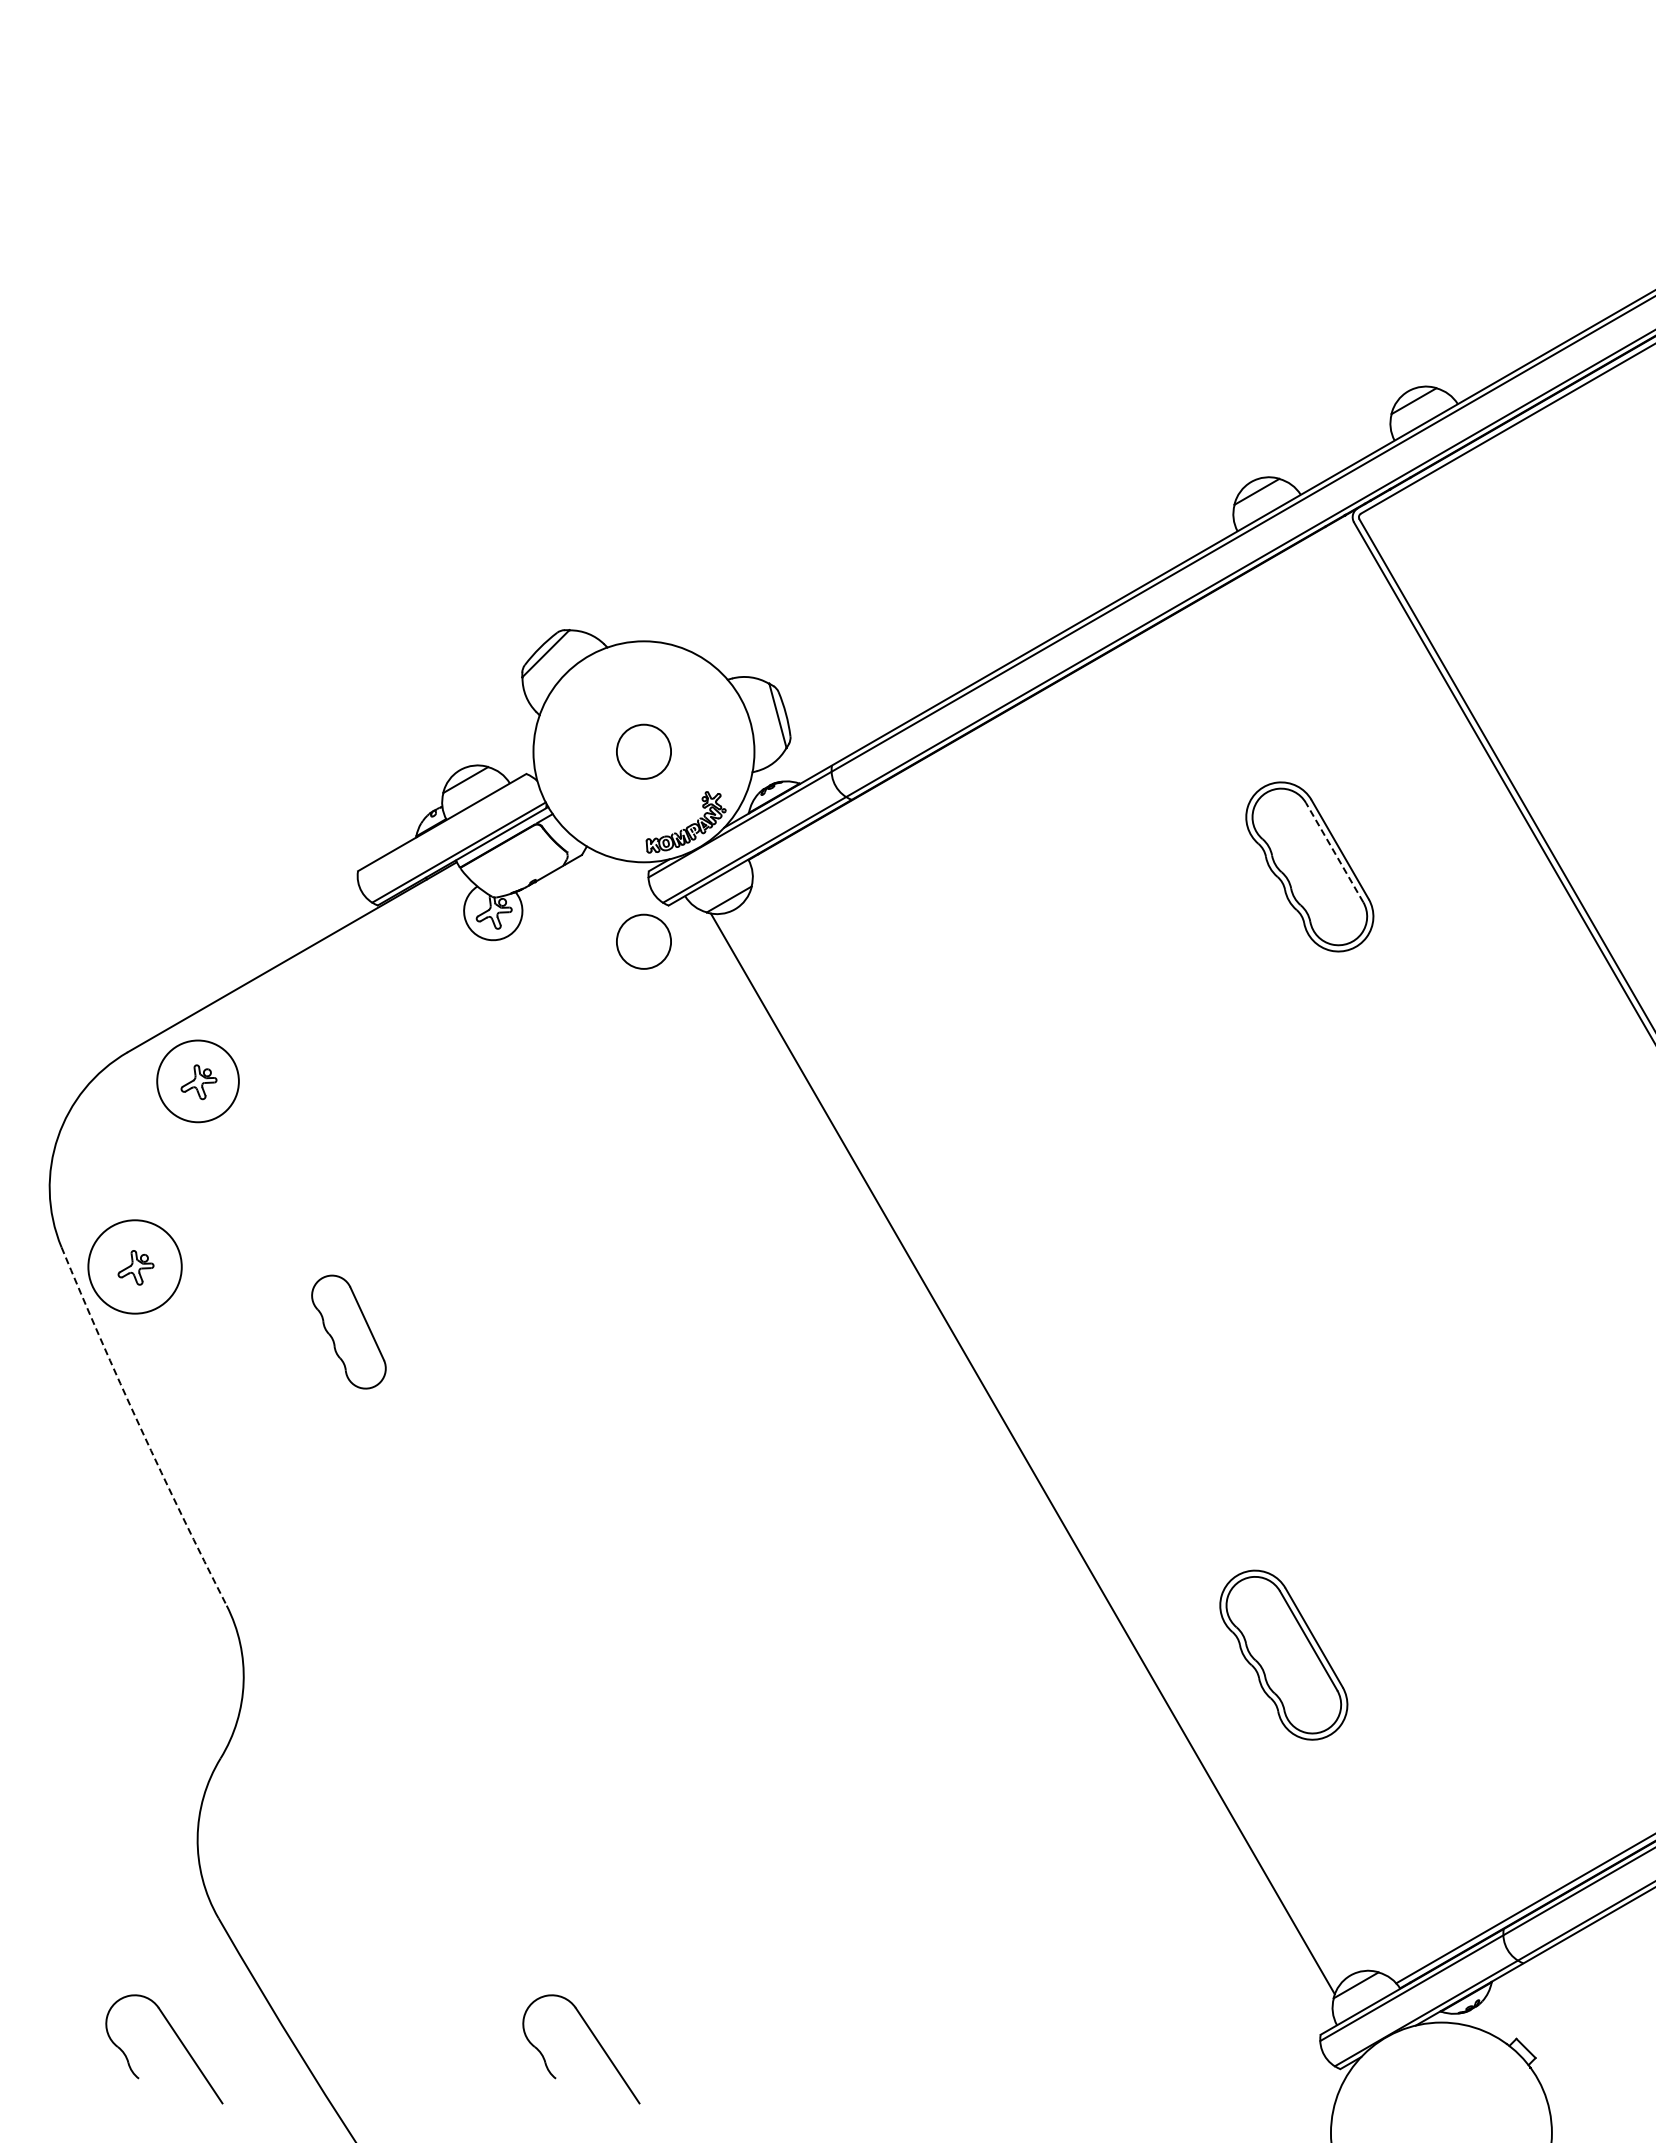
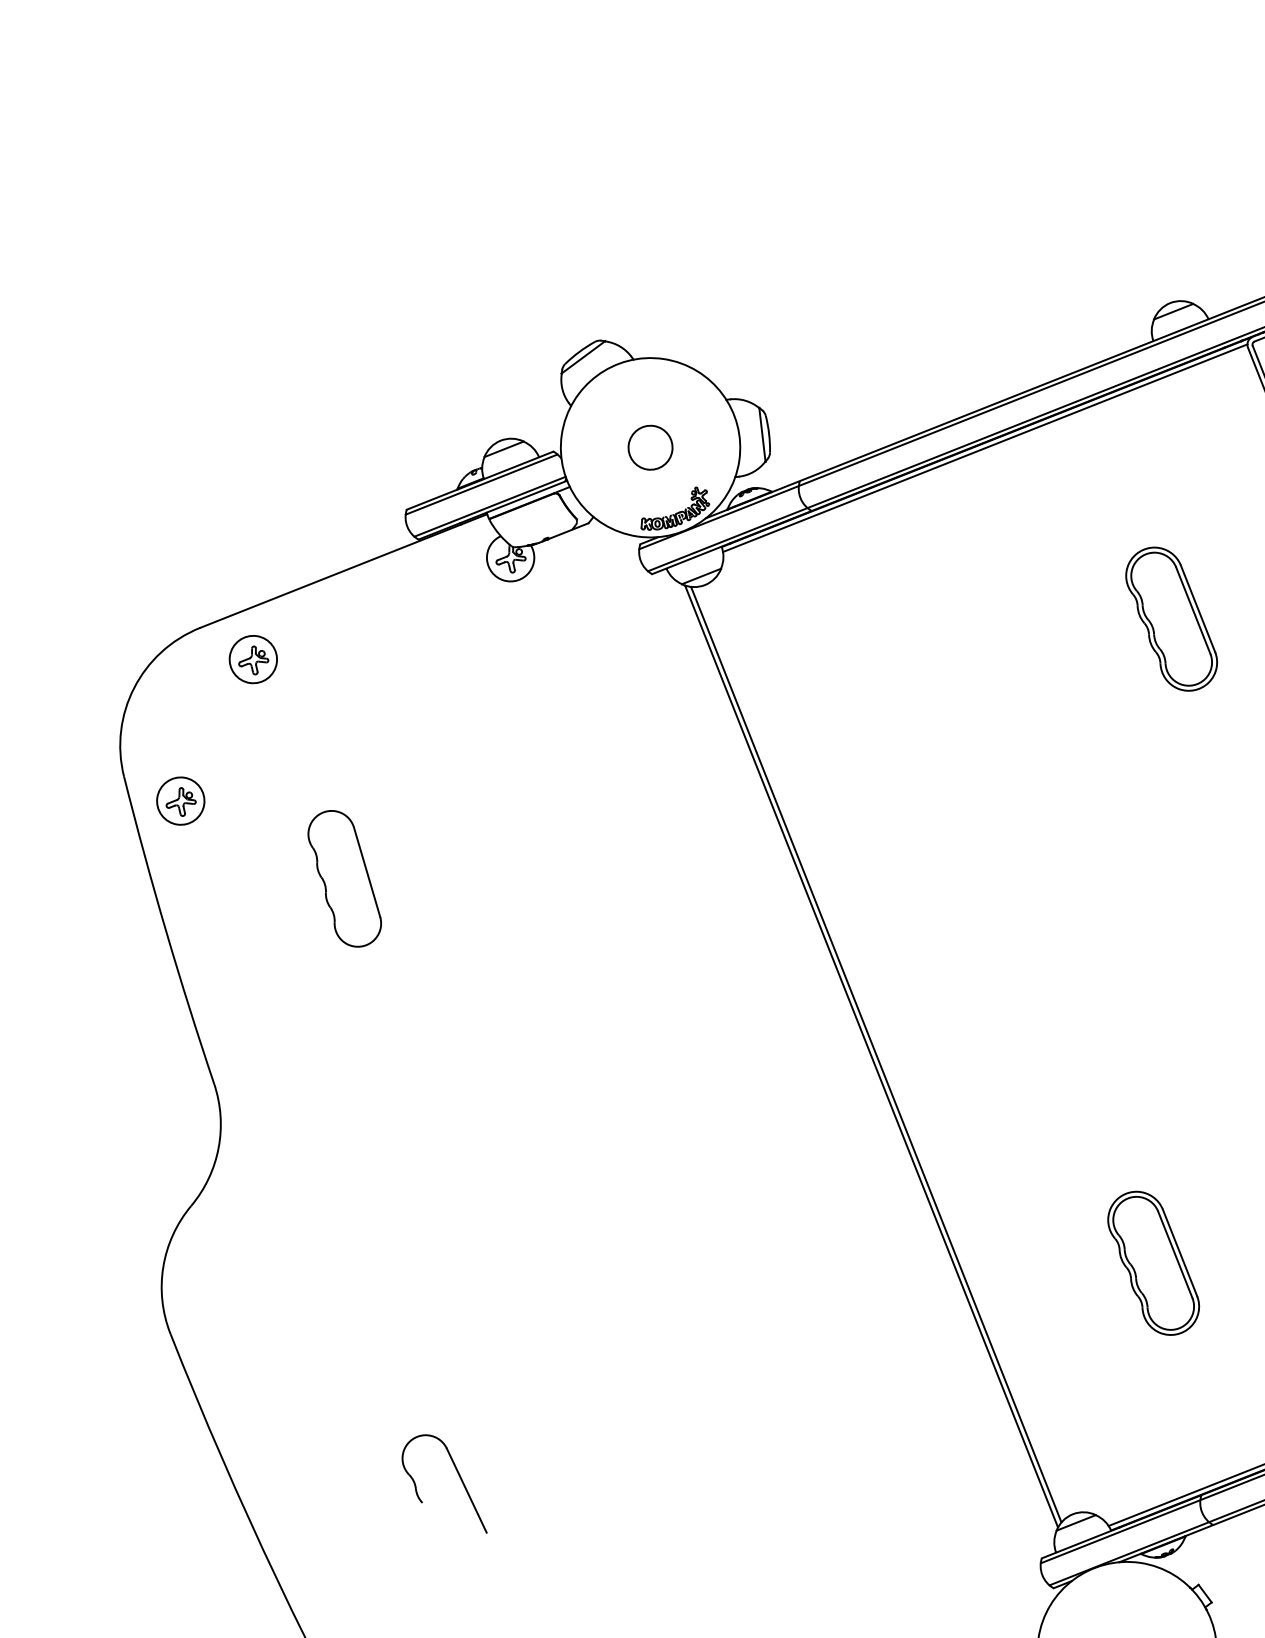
line: (1051, 691) -> (984, 447), added
line: (444, 826) -> (481, 484), added
line: (1334, 852) -> (1193, 610), dashed -> solid
circle: (643, 941) -> (627, 600), removed
circle: (197, 1081) -> (252, 659), size x0.71
circle: (134, 1266) -> (180, 800), size x0.62
part: (348, 1331) -> (344, 878), size x1.43
arc: (140, 1428) -> (165, 931), dashed -> solid
line: (1028, 1450) -> (876, 1054), added
part: (1283, 1654) -> (1153, 1262), moved
part: (178, 2039) -> (124, 1426), removed

